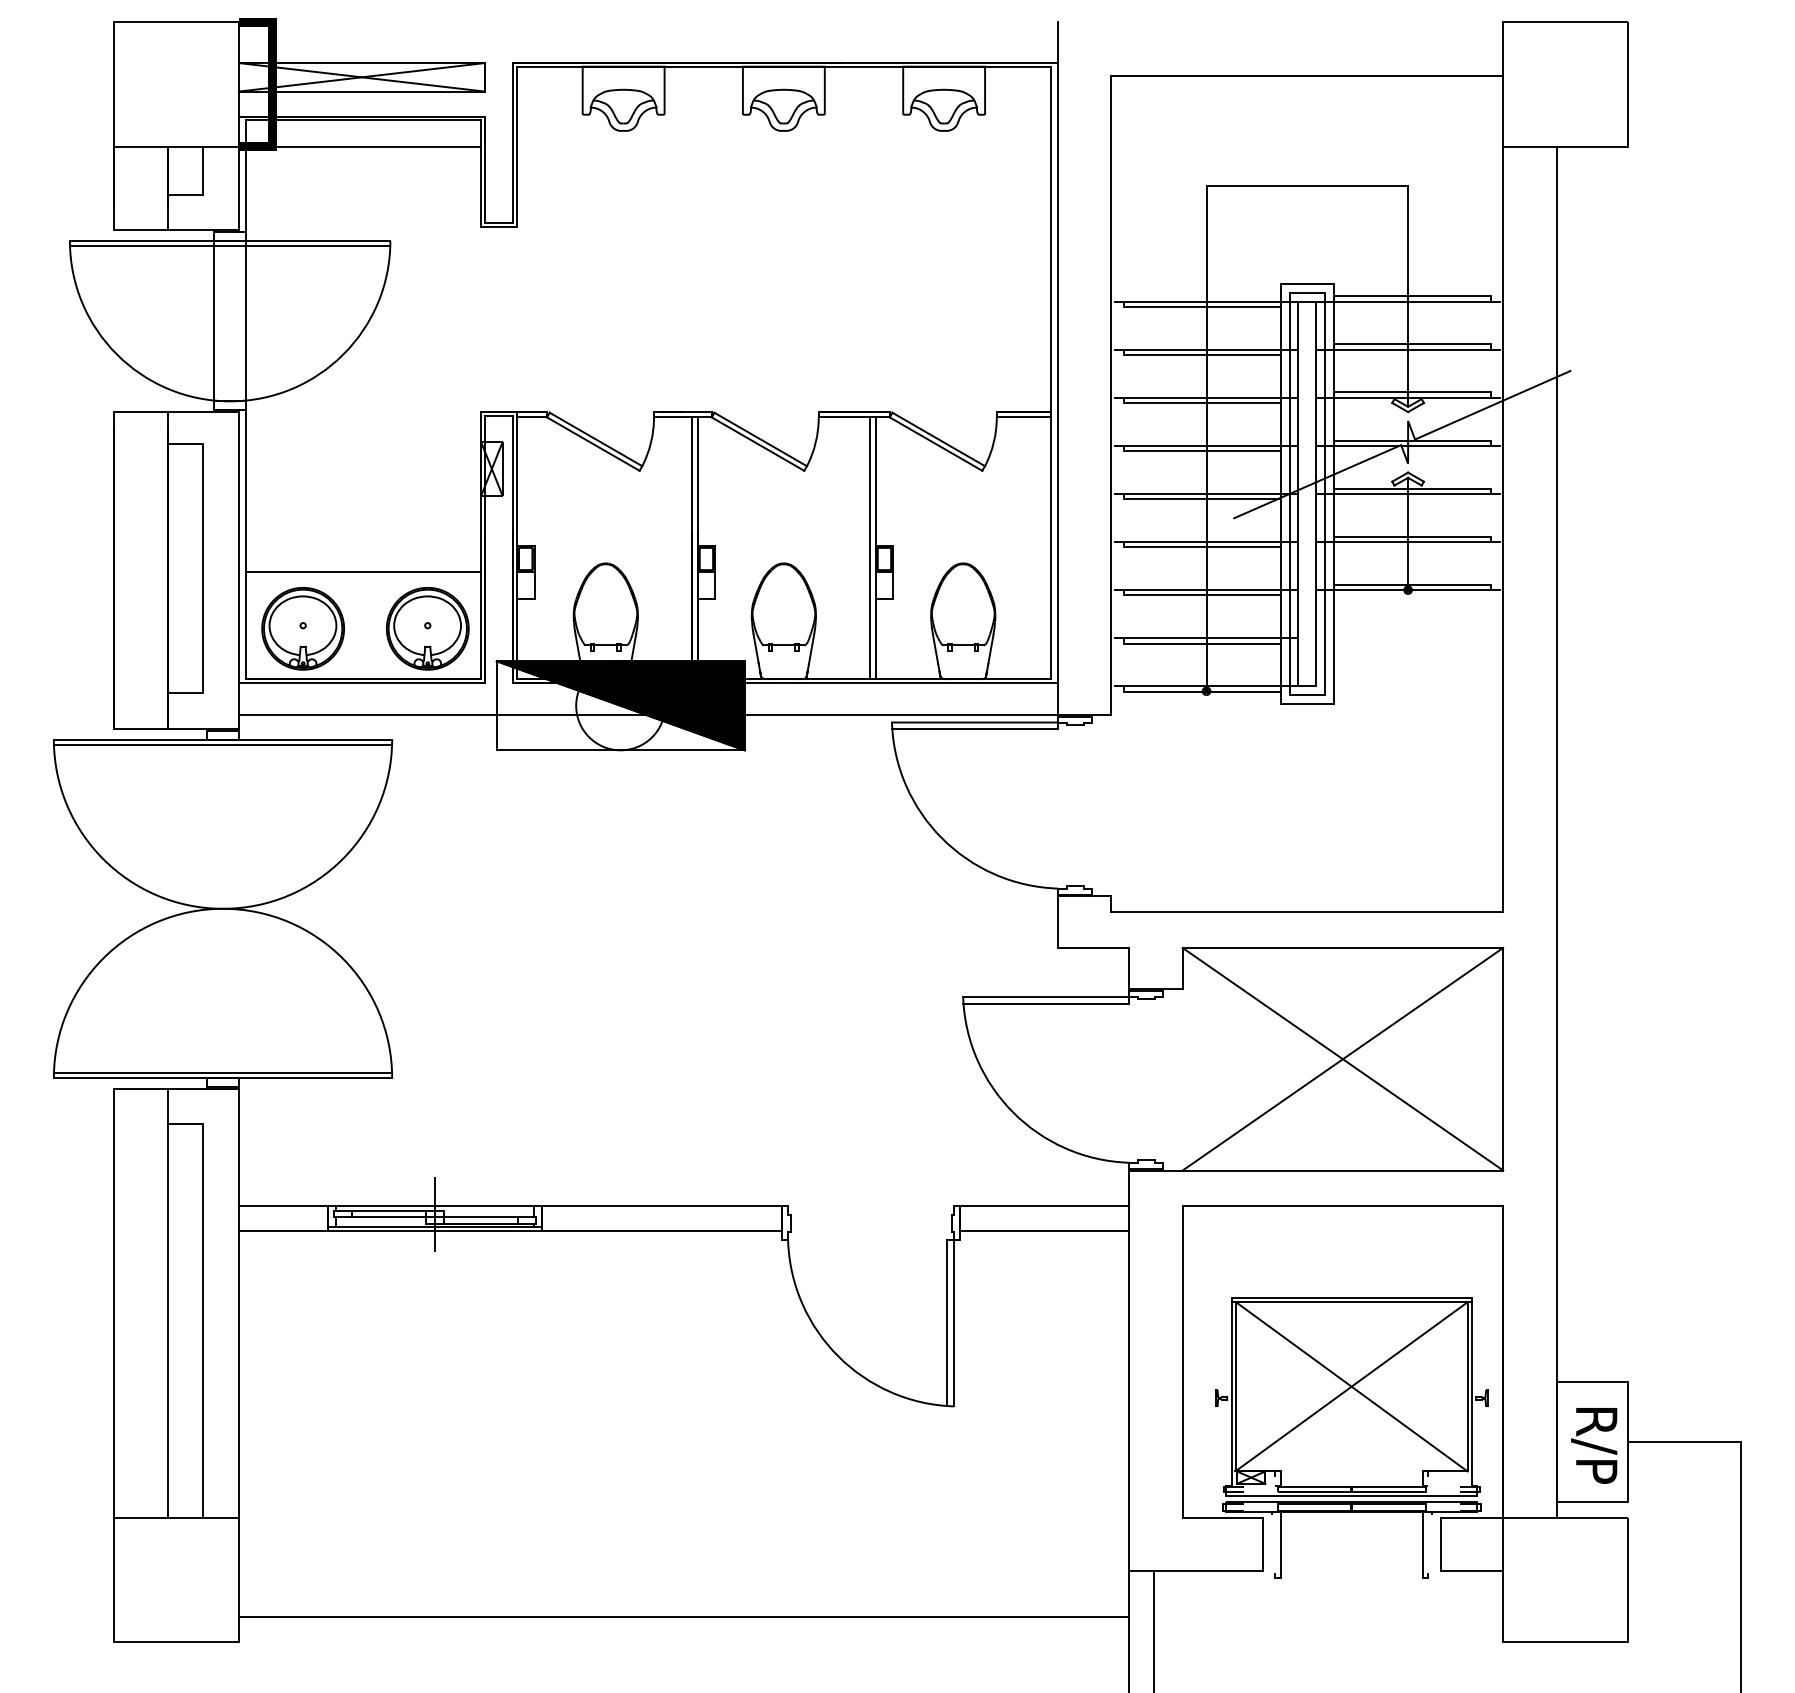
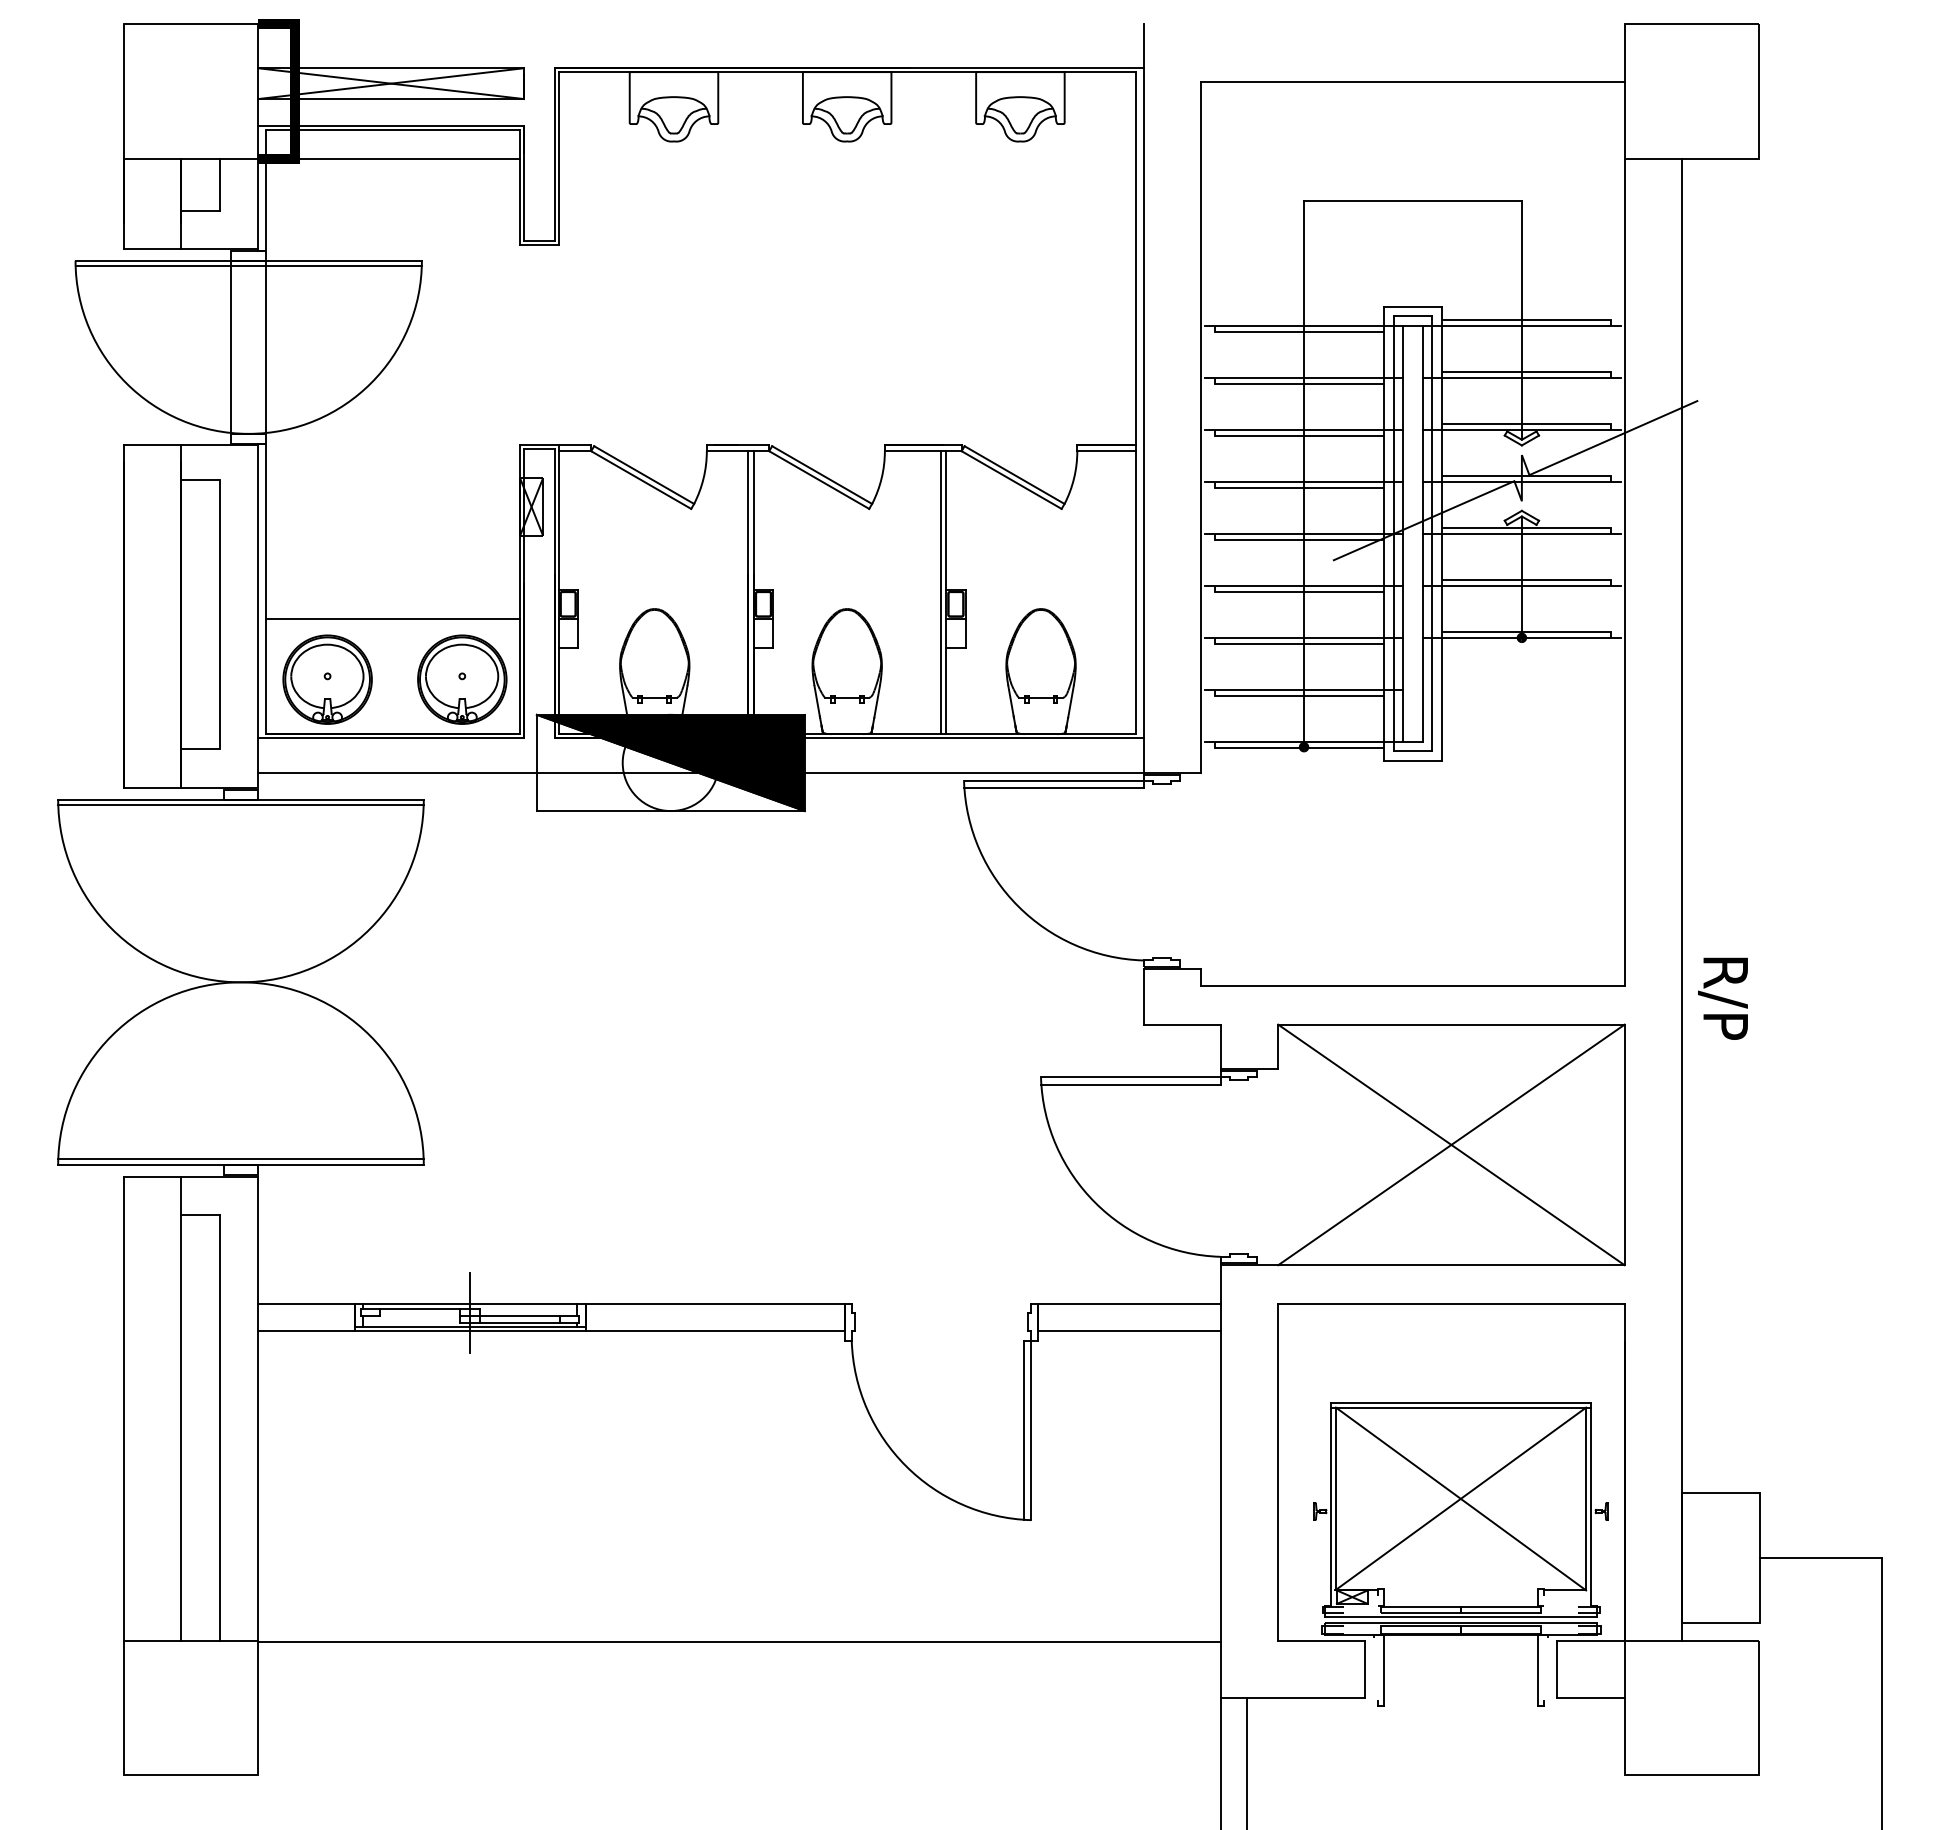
line: (389, 1217) -> (420, 1315), removed
text: (1593, 1445) -> (1722, 998), moved
line: (684, 1617) -> (739, 1642), moved

